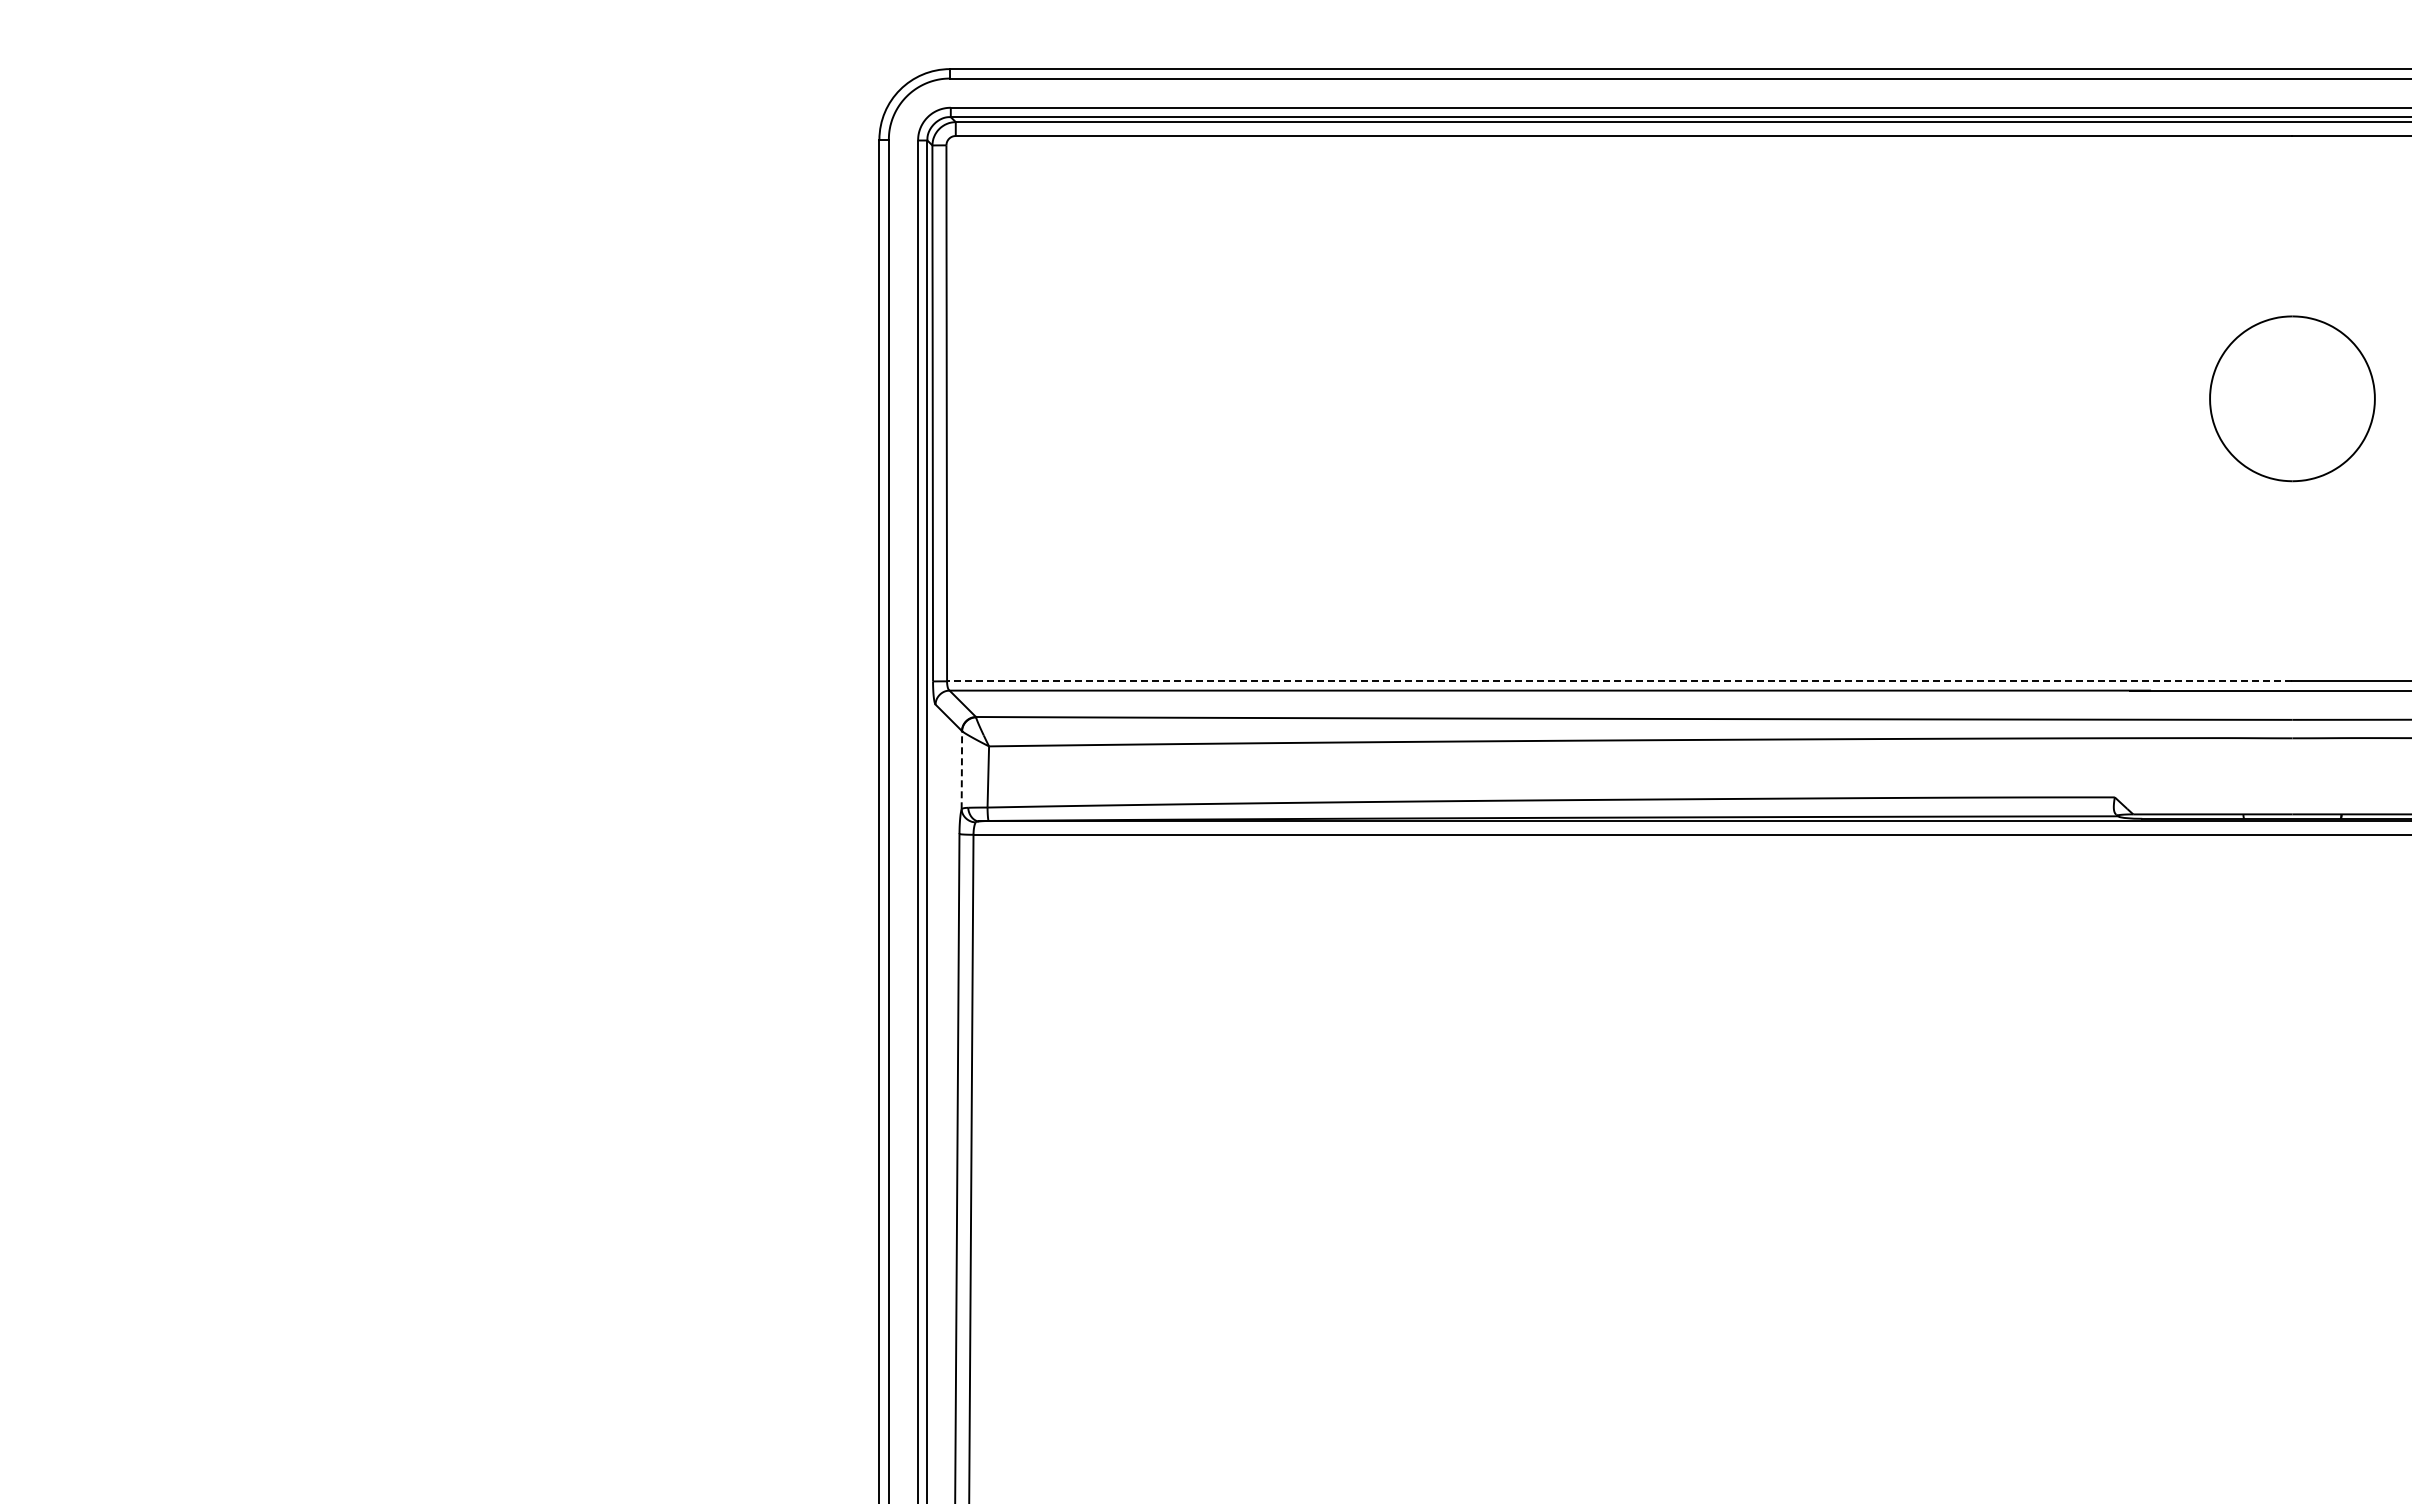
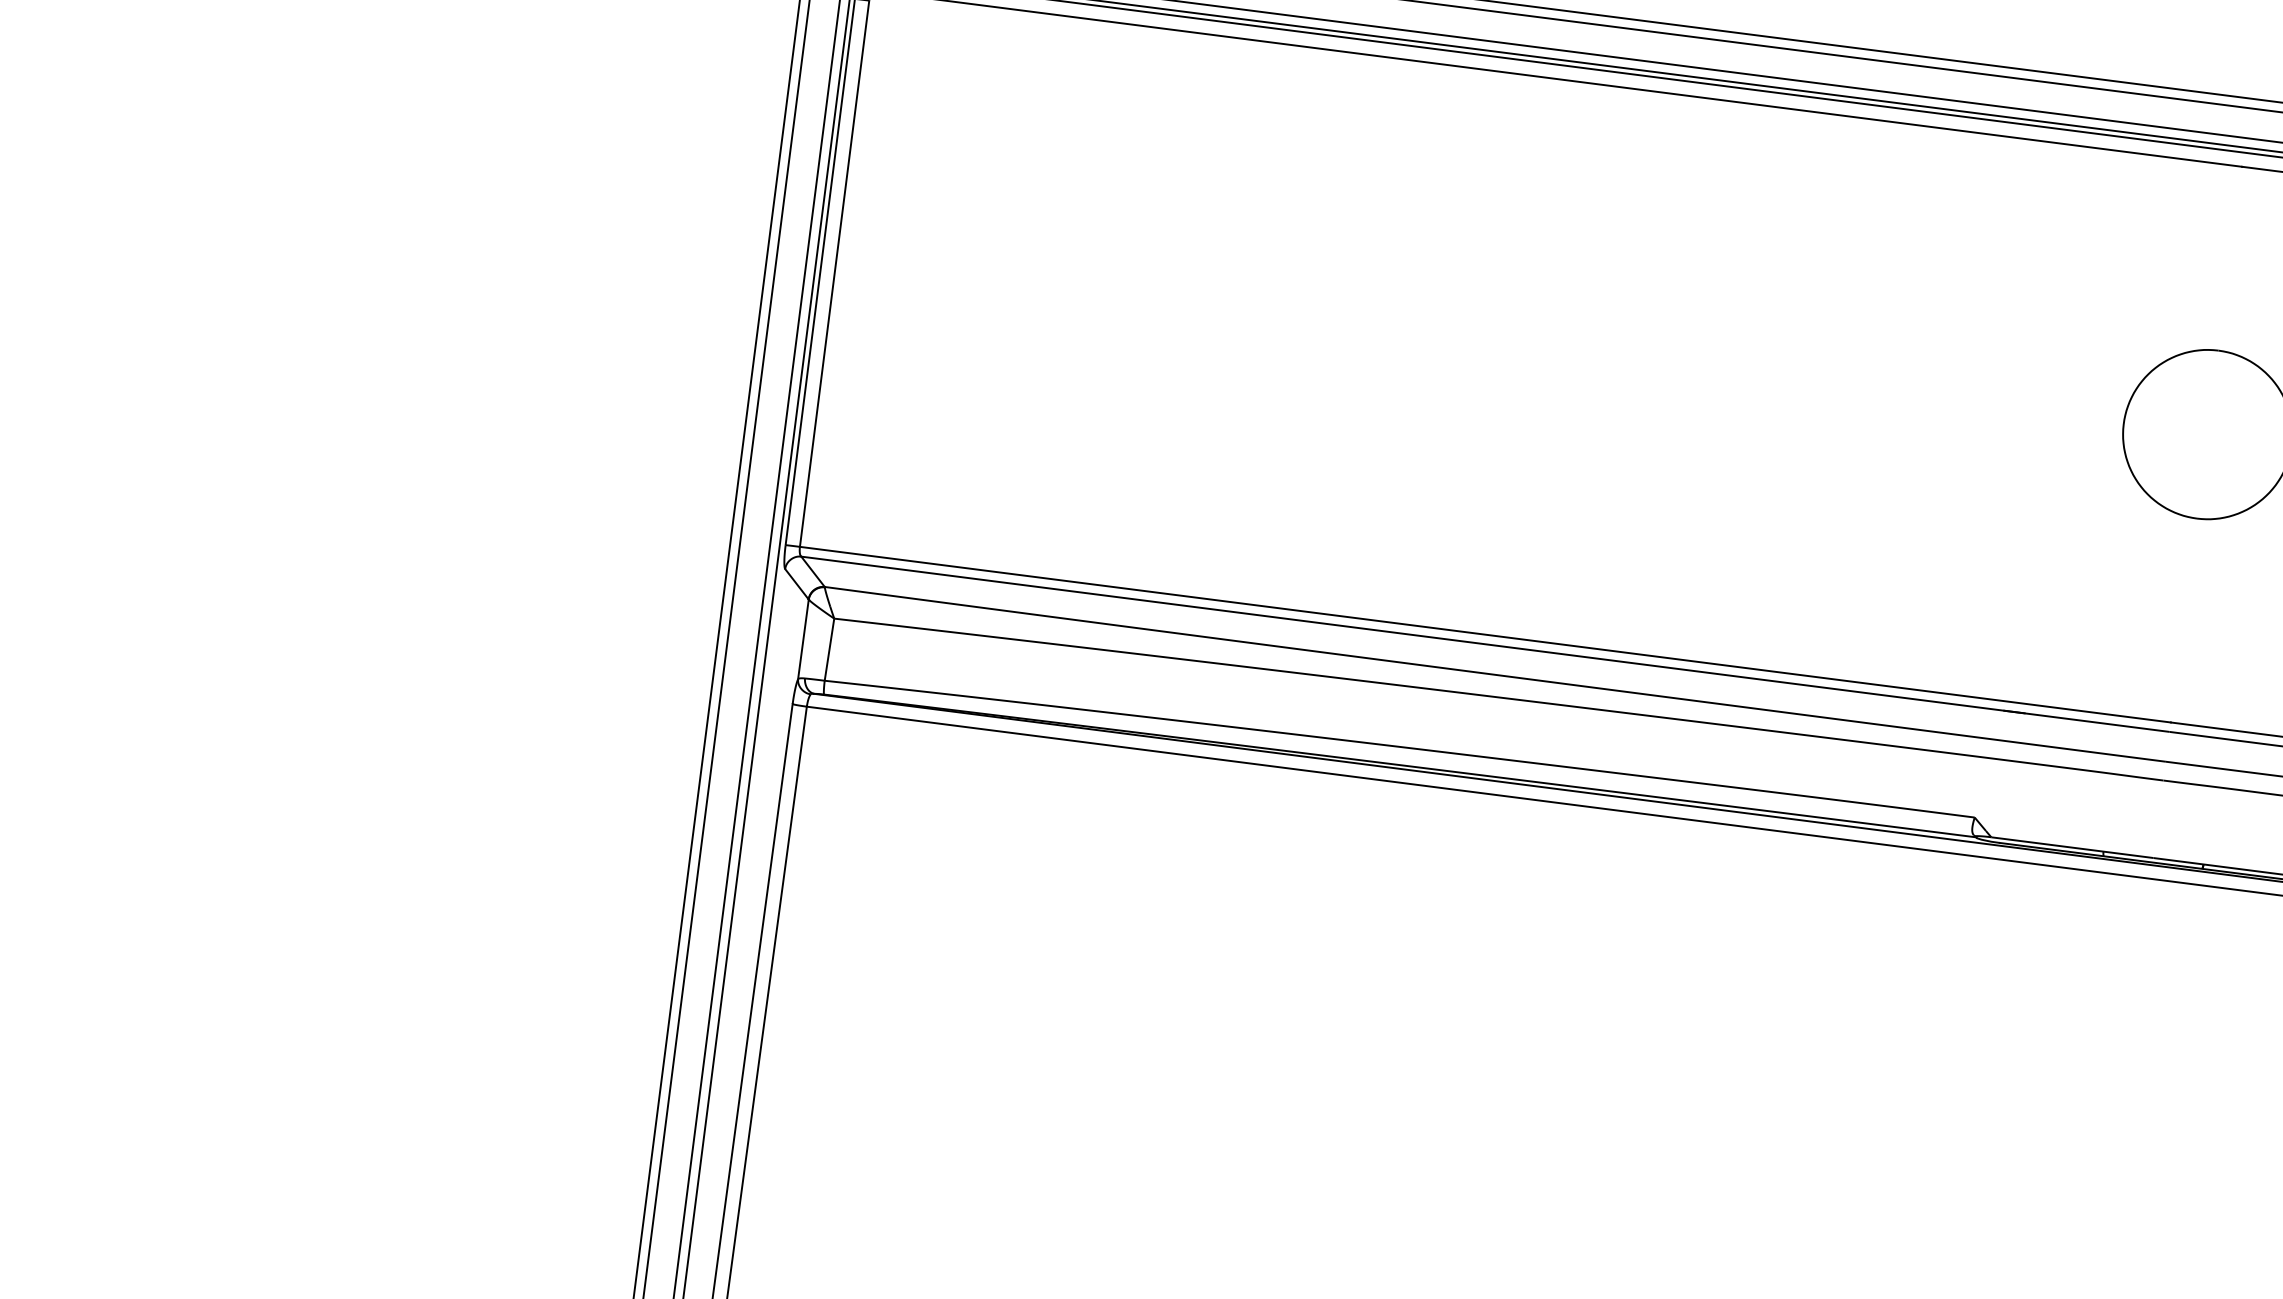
line: (1619, 681) -> (1485, 634), dashed -> solid
line: (961, 769) -> (803, 638), dashed -> solid

